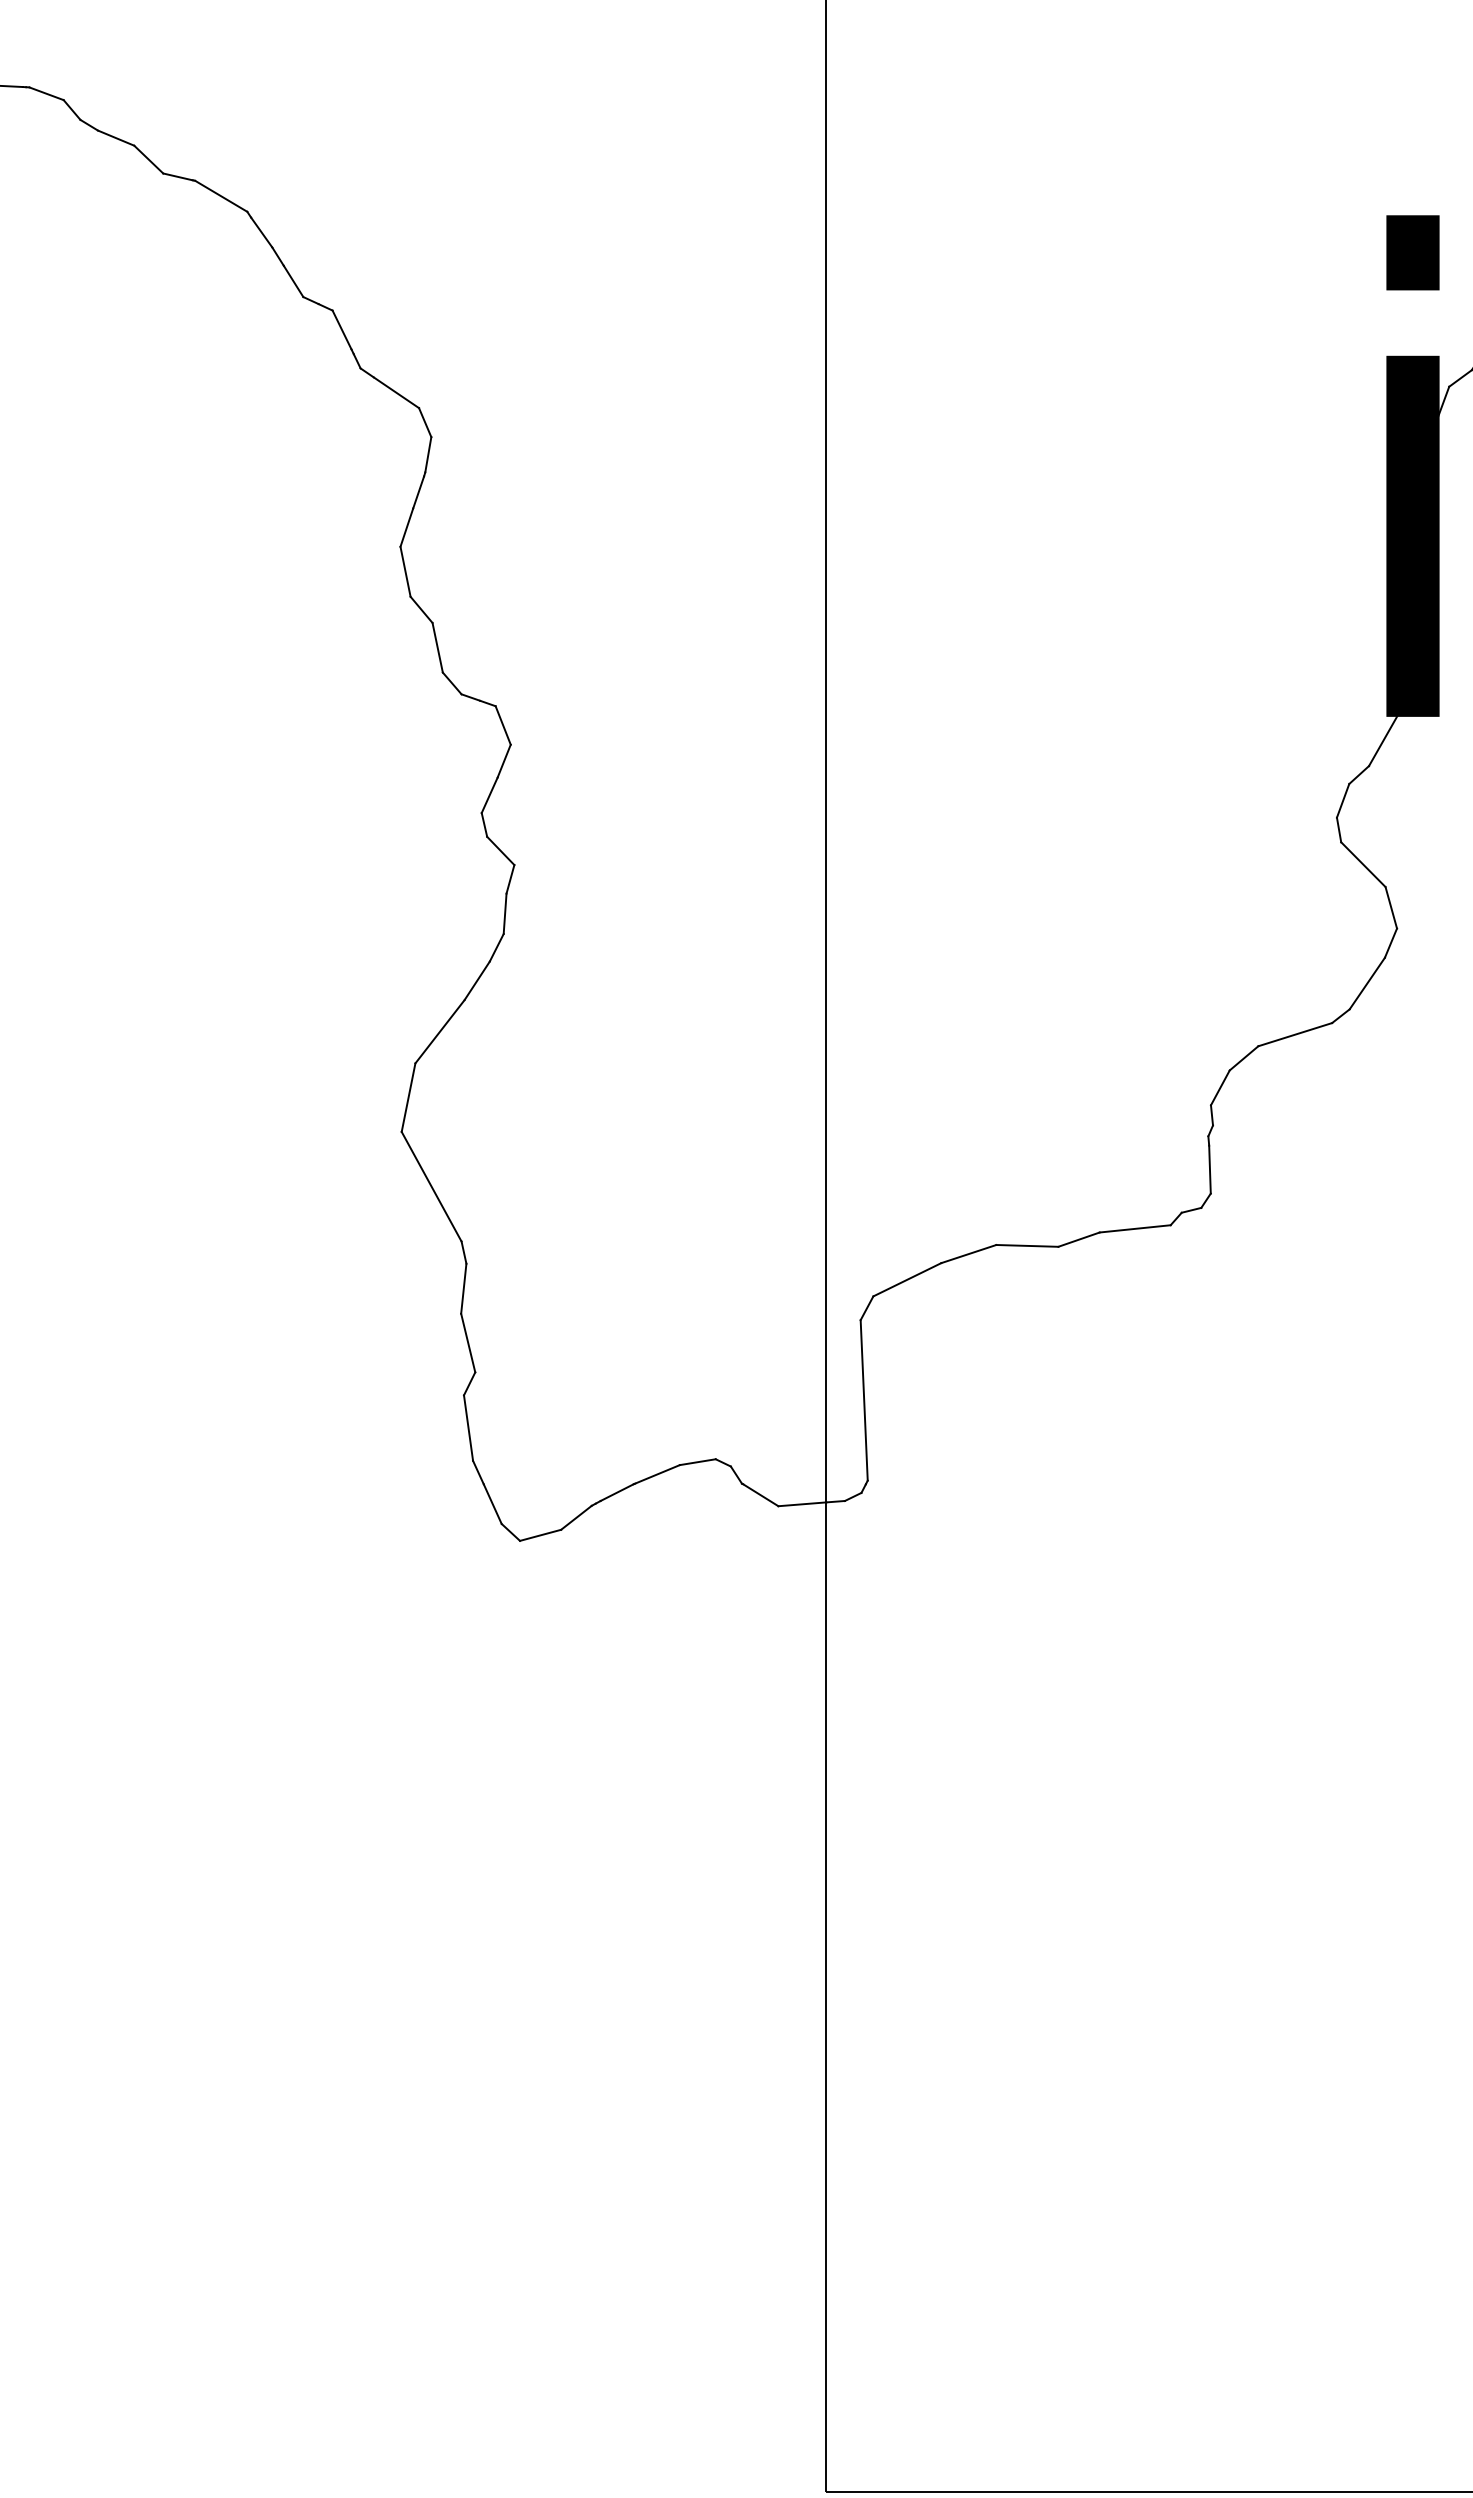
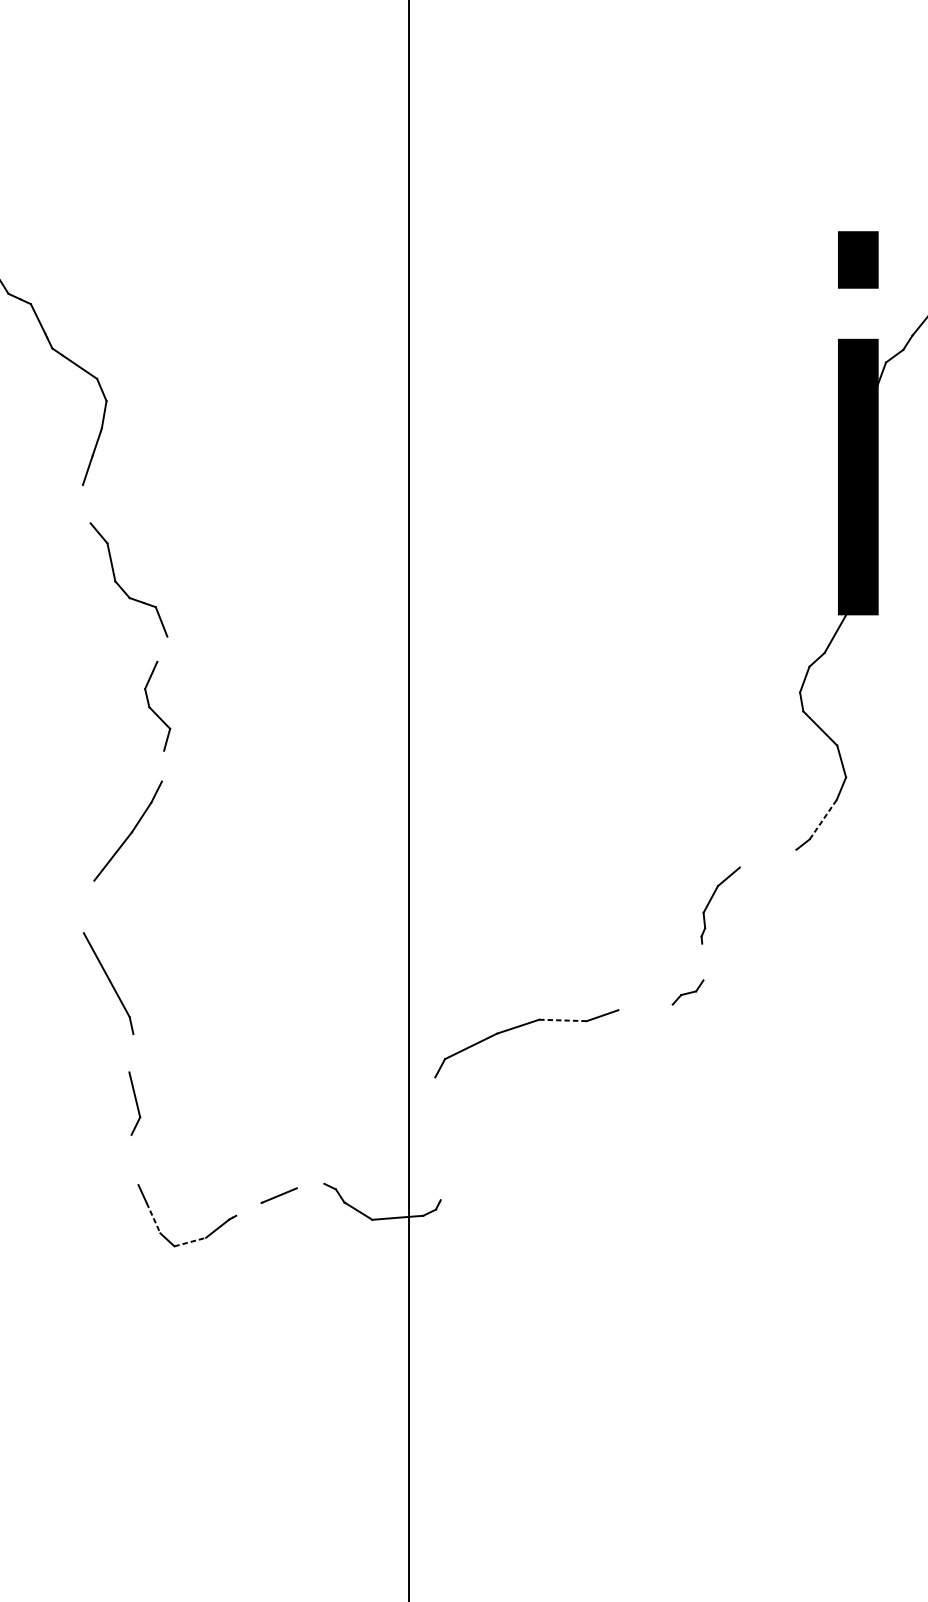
line: (405, 571) -> (86, 503), removed
line: (503, 760) -> (161, 648), removed
line: (504, 913) -> (162, 765), removed
line: (1367, 983) -> (823, 819), solid -> dashed
line: (1295, 1034) -> (768, 858), removed
line: (408, 1097) -> (89, 906), removed
line: (1209, 1169) -> (702, 961), removed
line: (1134, 1228) -> (645, 1007), removed
line: (1027, 1245) -> (563, 1020), solid -> dashed
line: (463, 1288) -> (131, 1053), removed
line: (863, 1400) -> (437, 1138), removed
line: (468, 1427) -> (135, 1159), removed
line: (697, 1462) -> (310, 1186), removed
line: (616, 1492) -> (248, 1209), removed
line: (492, 1504) -> (153, 1218), solid -> dashed
line: (541, 1535) -> (190, 1242), solid -> dashed

